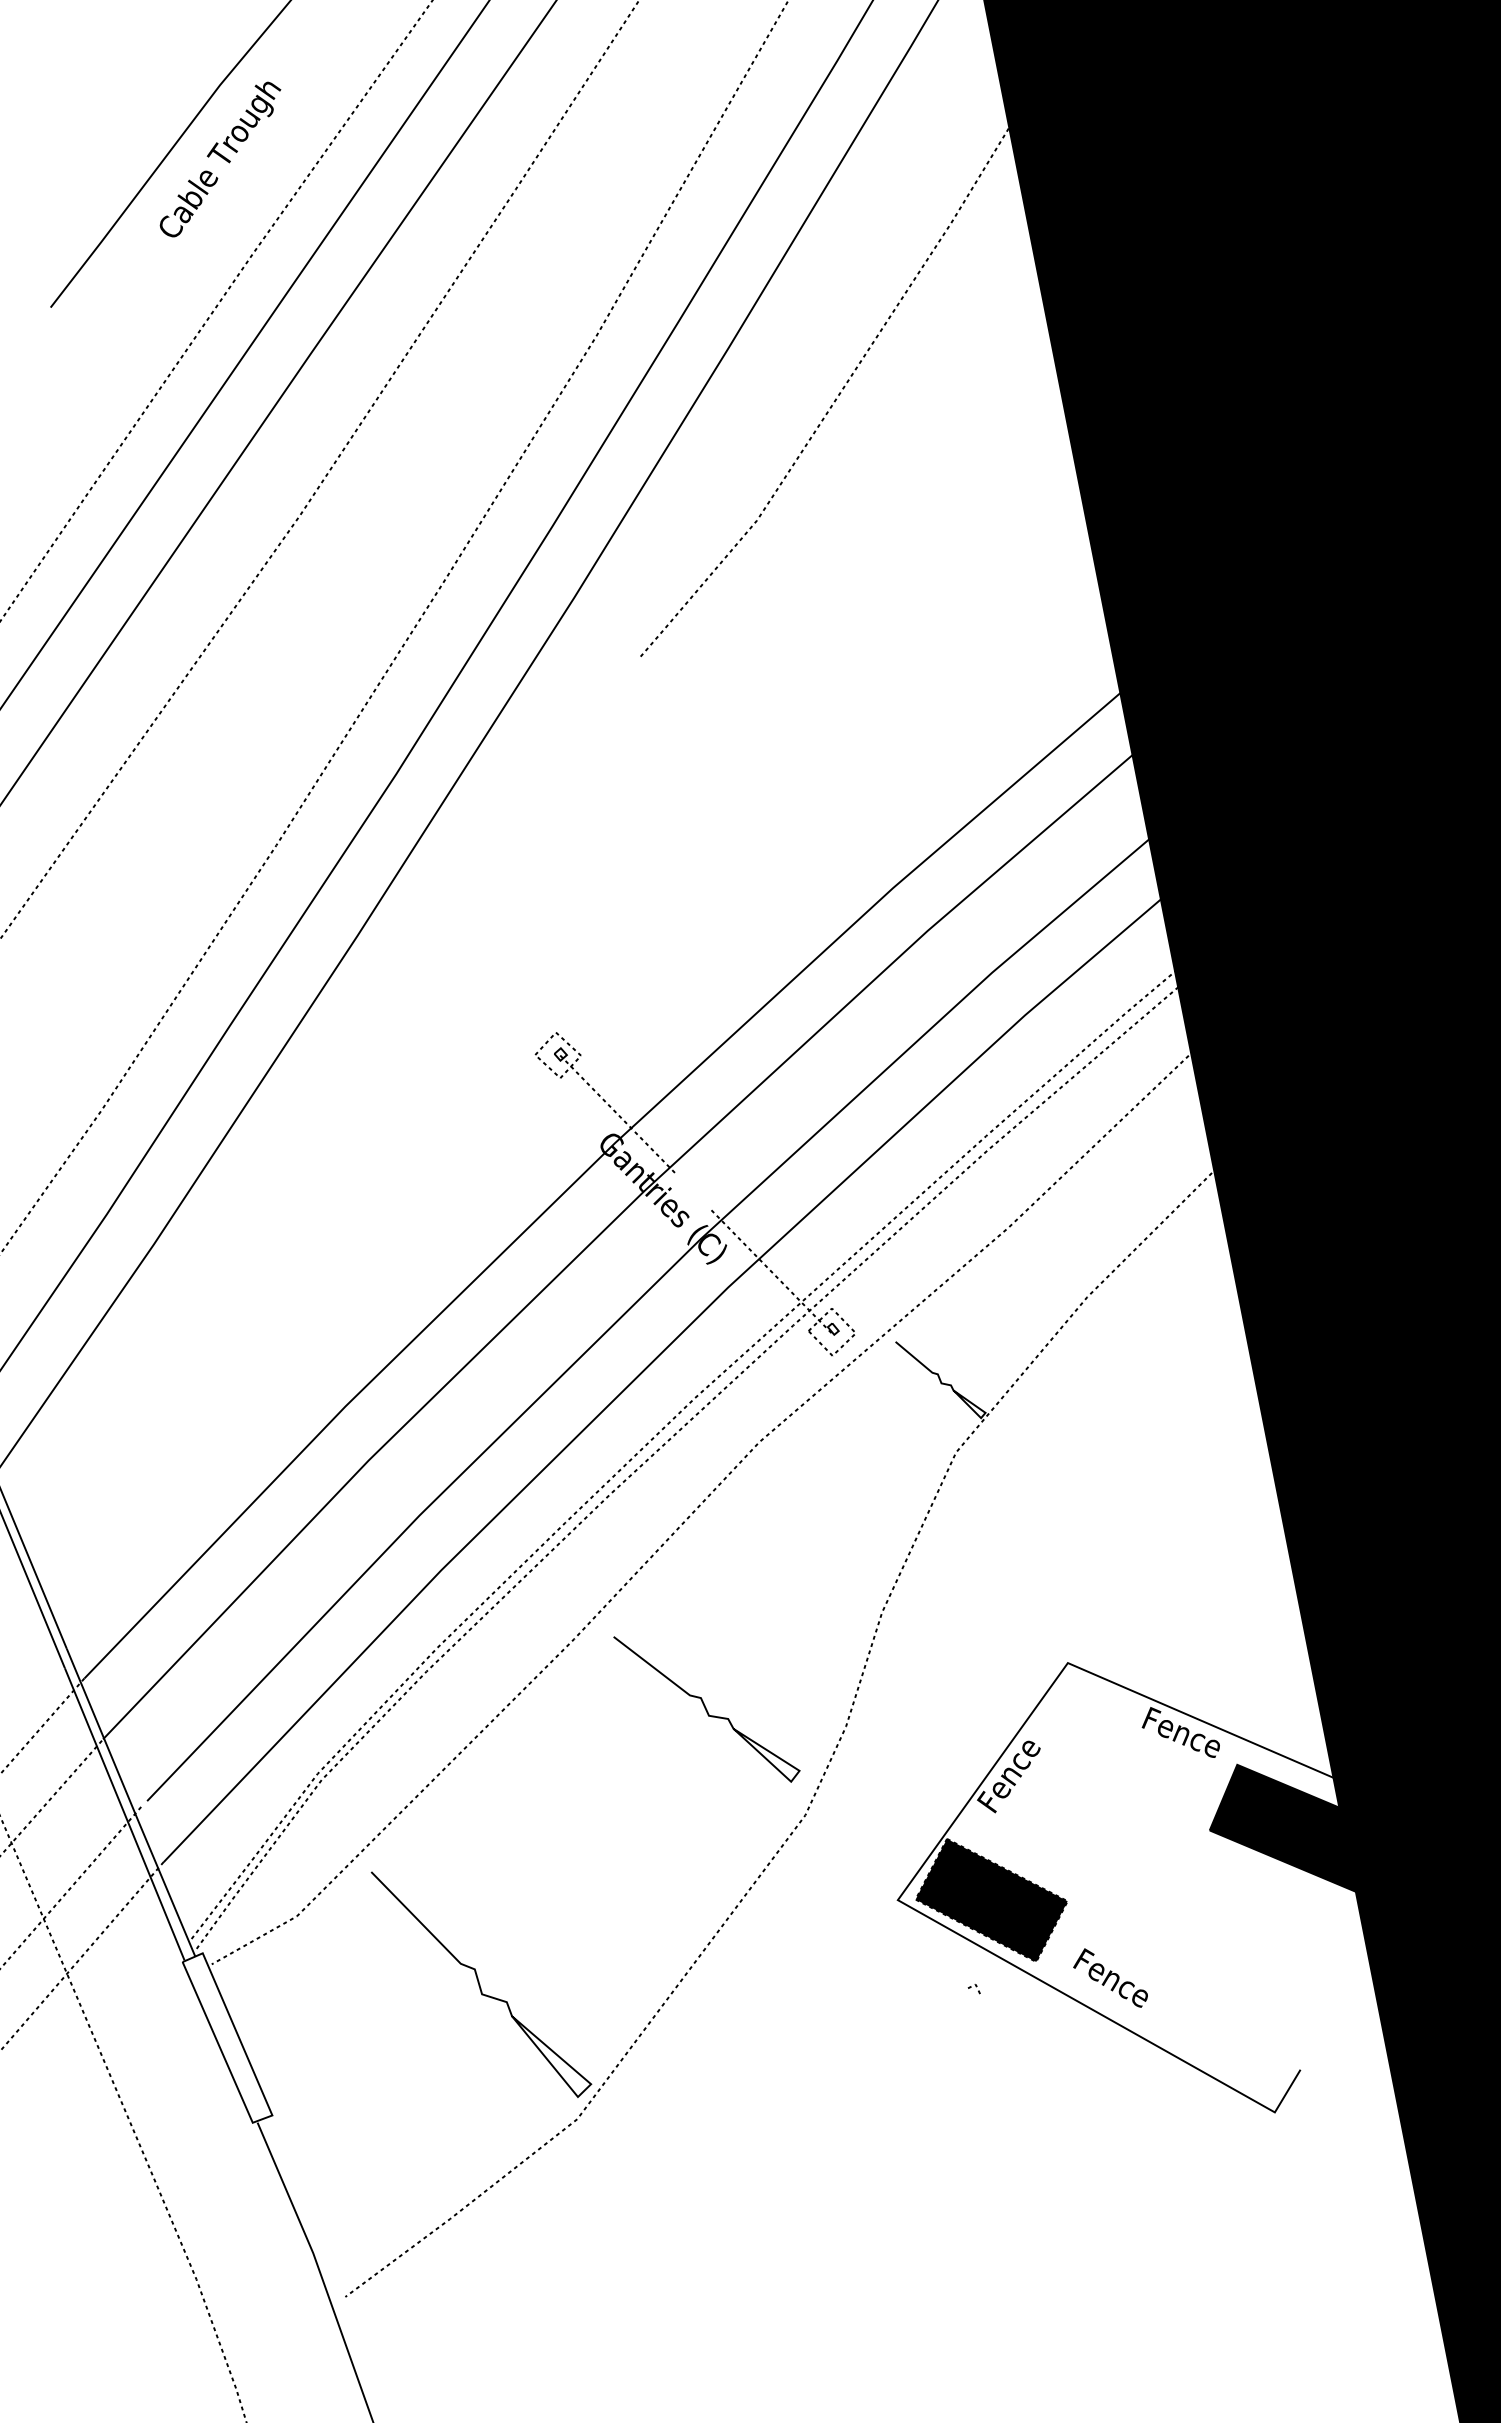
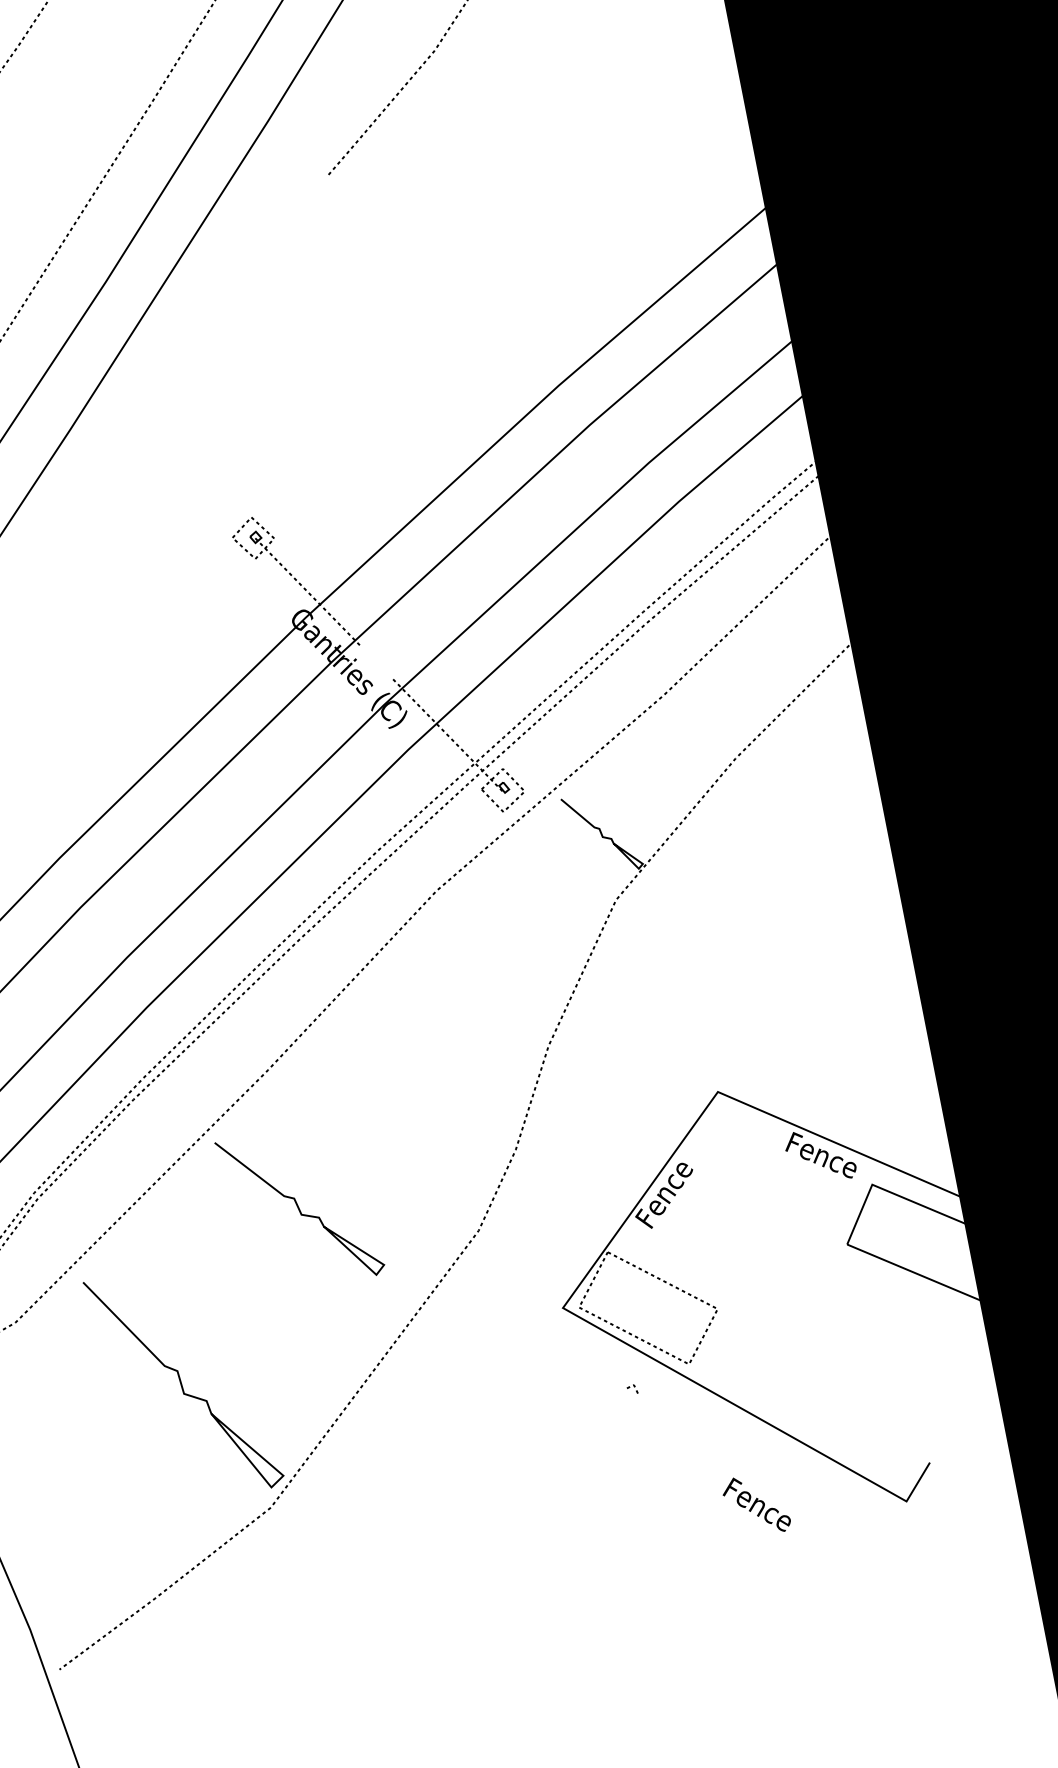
part: (706, 1709) -> (299, 1209), moved
fill: (1311, 1834) -> (939, 1248), removed
fill: (991, 1899) -> (648, 1307), removed
text: (1110, 1977) -> (756, 1504), moved

